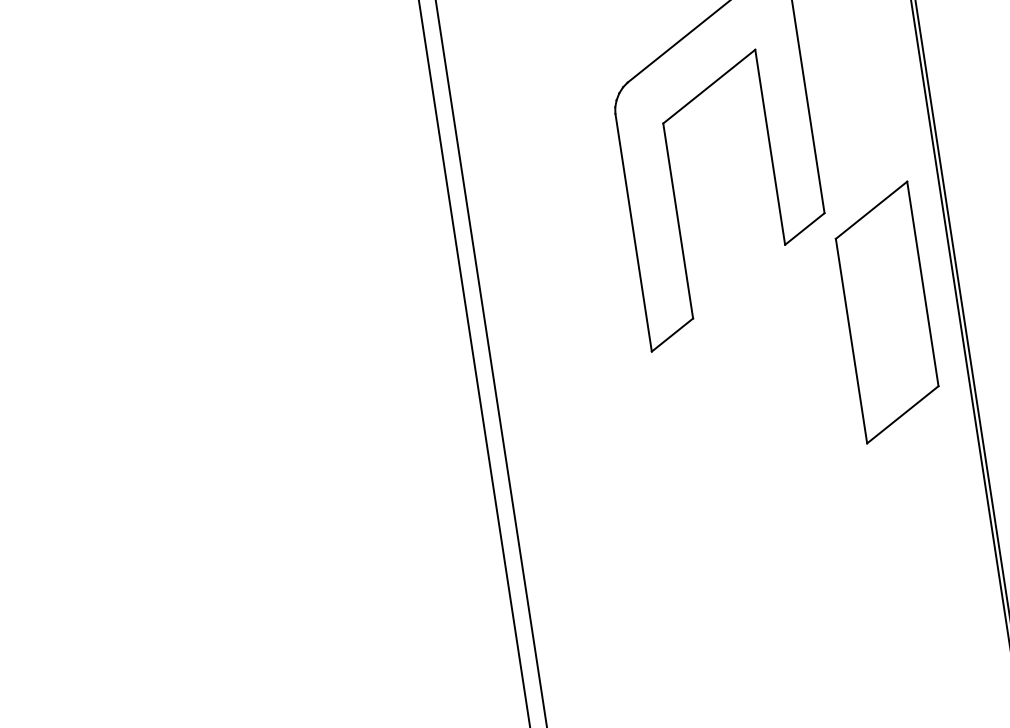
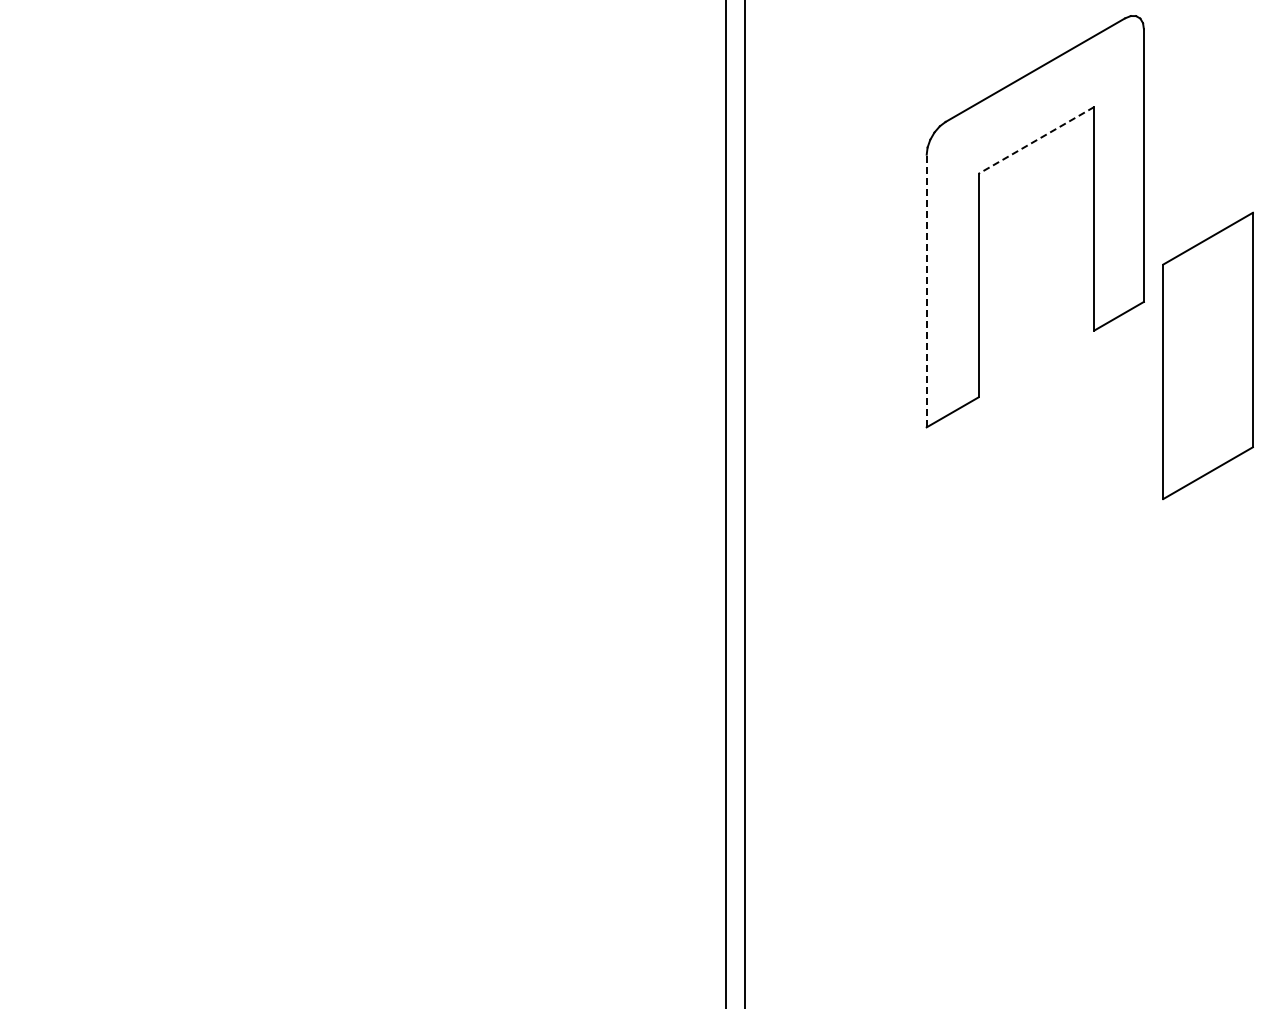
line: (709, 86) -> (1036, 140), solid -> dashed
line: (633, 232) -> (926, 290), solid -> dashed
part: (886, 312) -> (1207, 355), moved

